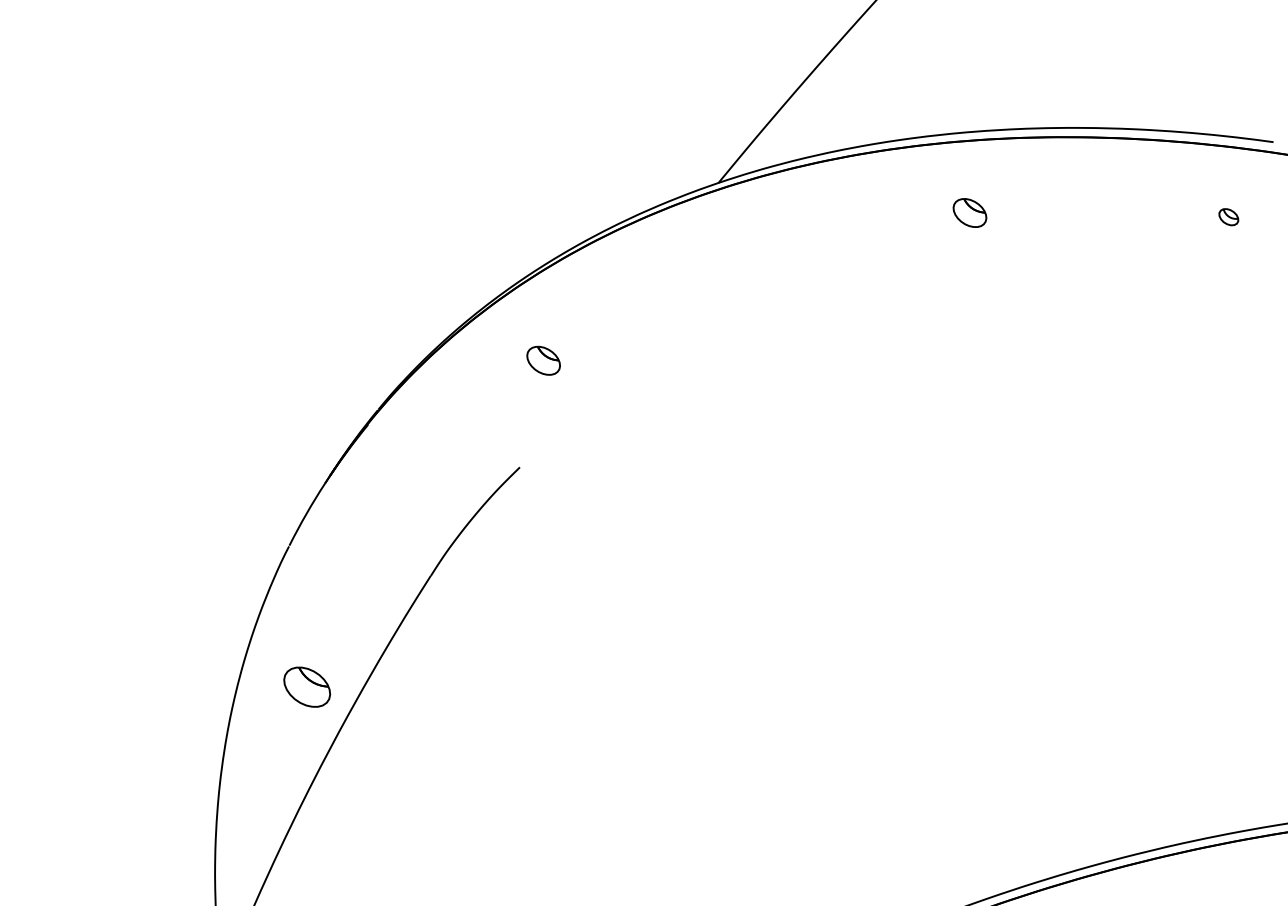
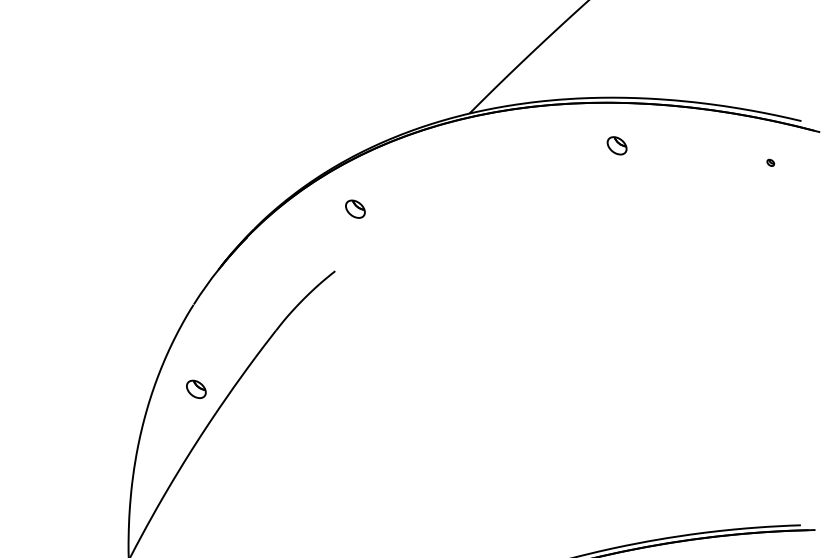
part: (1228, 216) -> (770, 162), size x0.62
part: (307, 685) -> (196, 388), size x0.71

